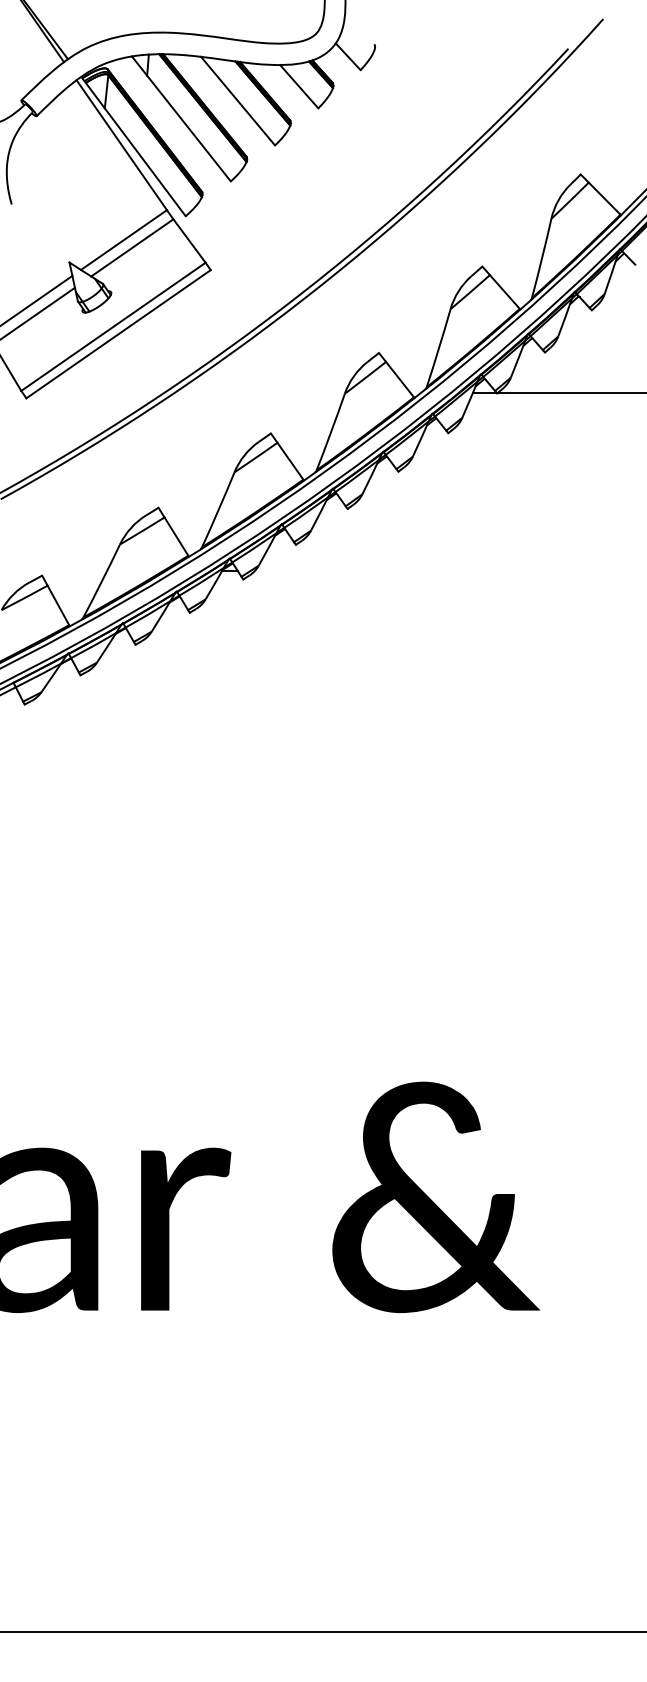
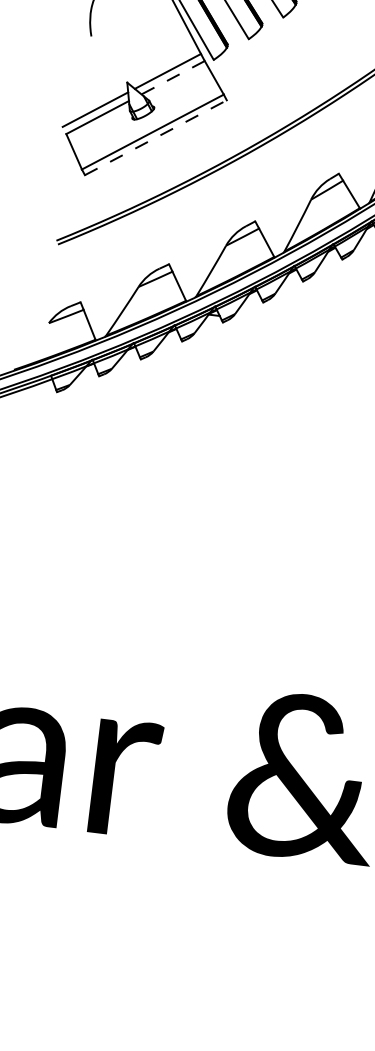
line: (131, 248) -> (172, 78), solid -> dashed
line: (118, 333) -> (155, 137), solid -> dashed

